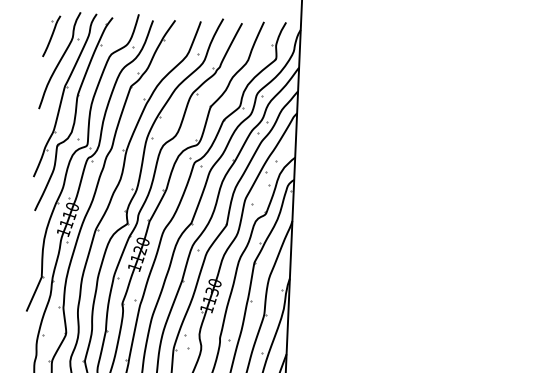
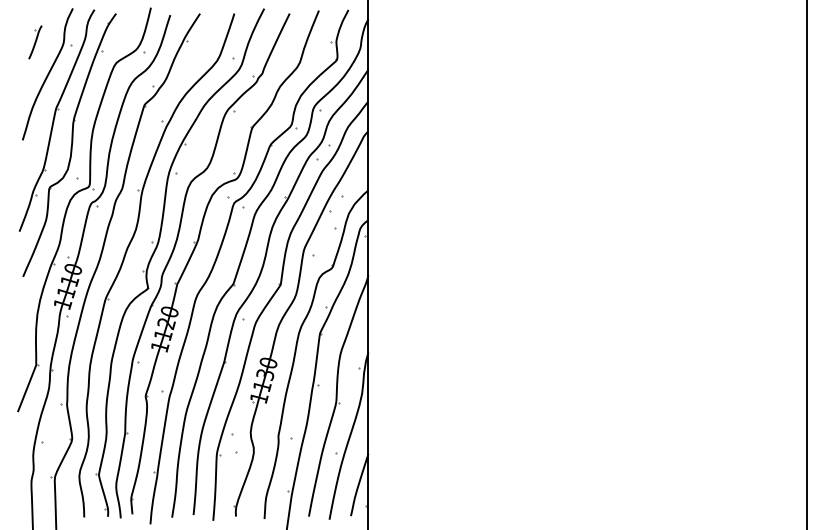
part: (51, 36) -> (35, 42), size x0.6

